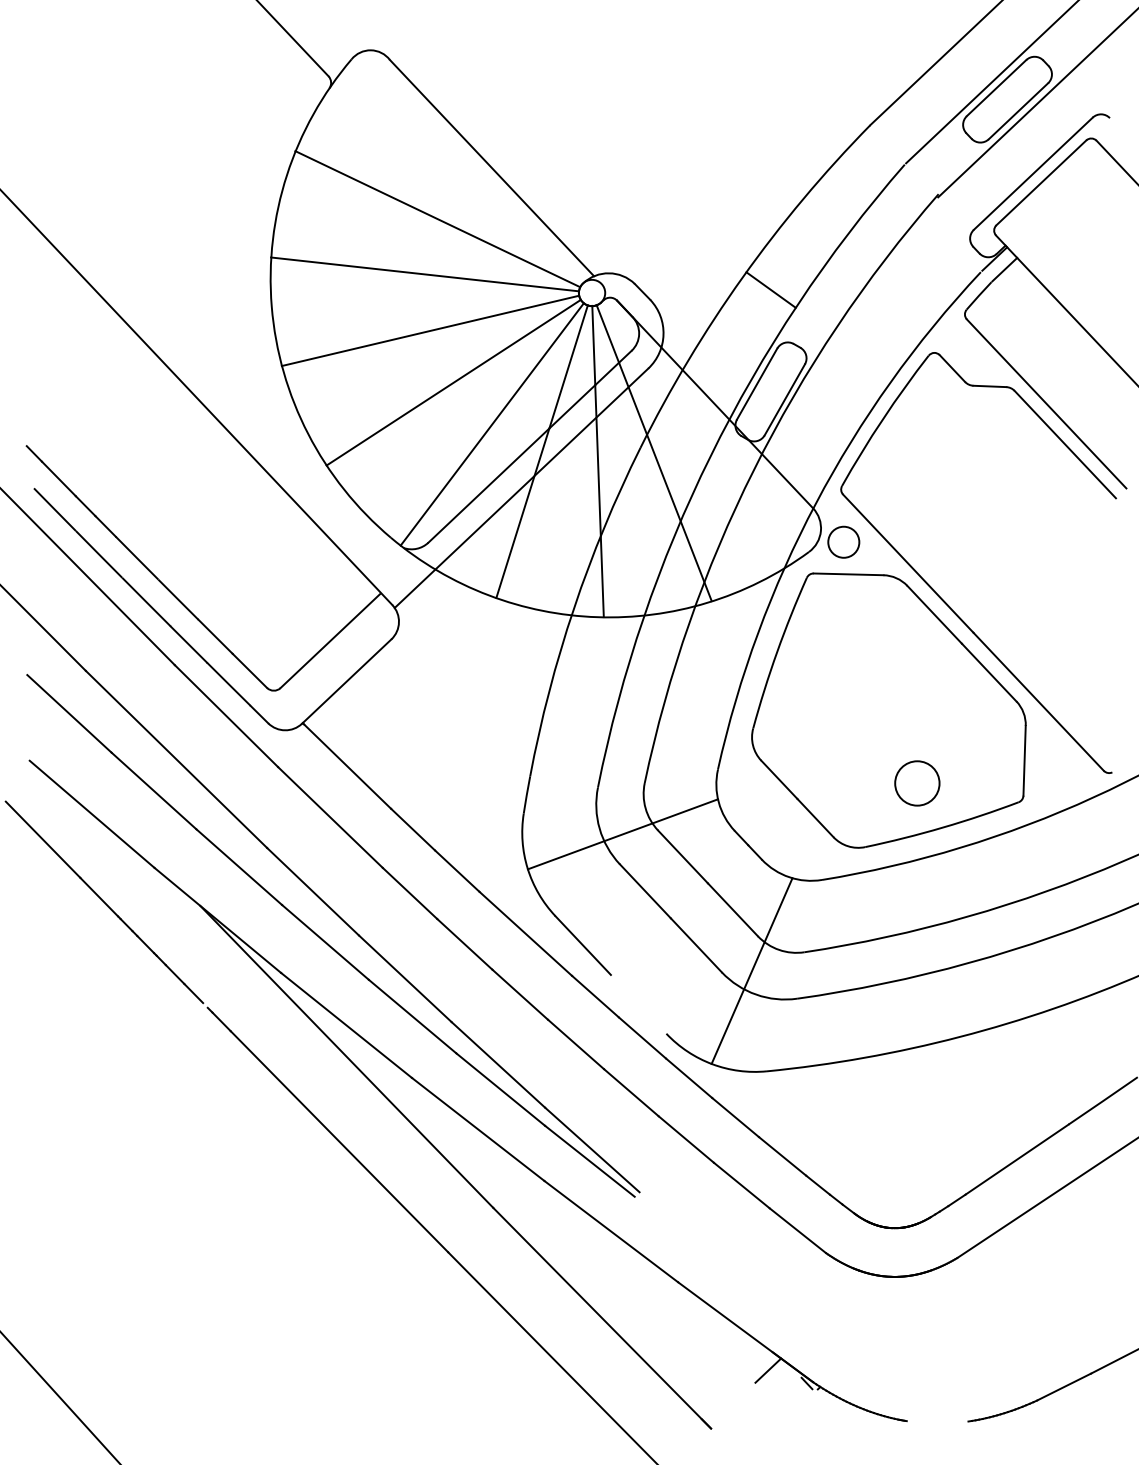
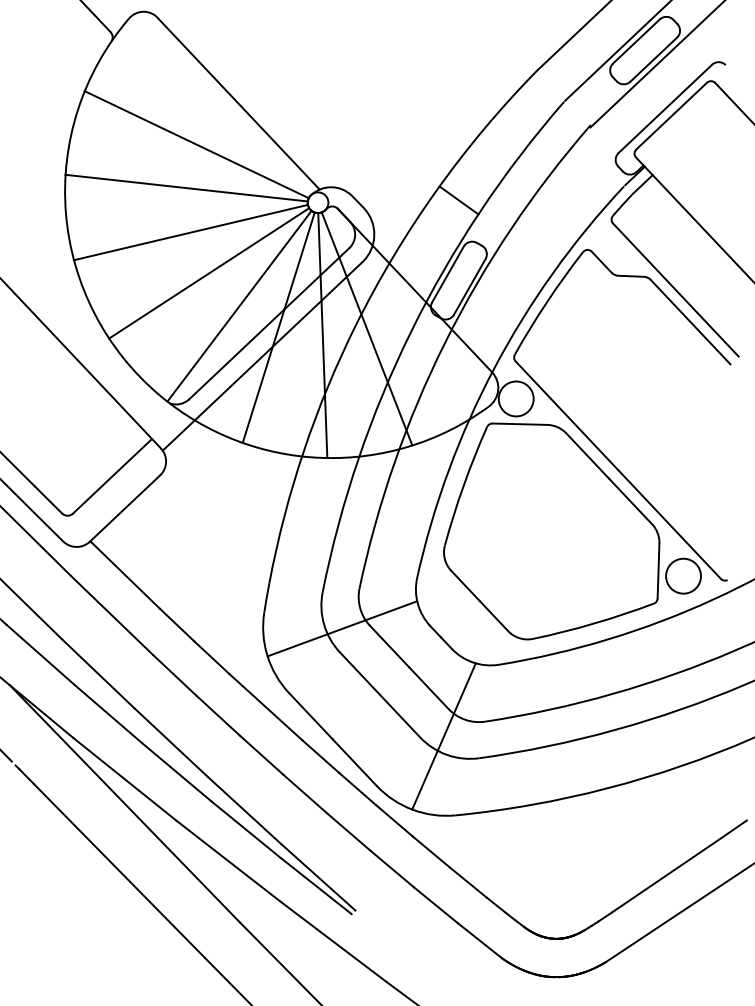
circle: (843, 542) -> (515, 399), size x1.43
circle: (917, 783) -> (683, 576), moved
line: (638, 1003) -> (354, 761), added

